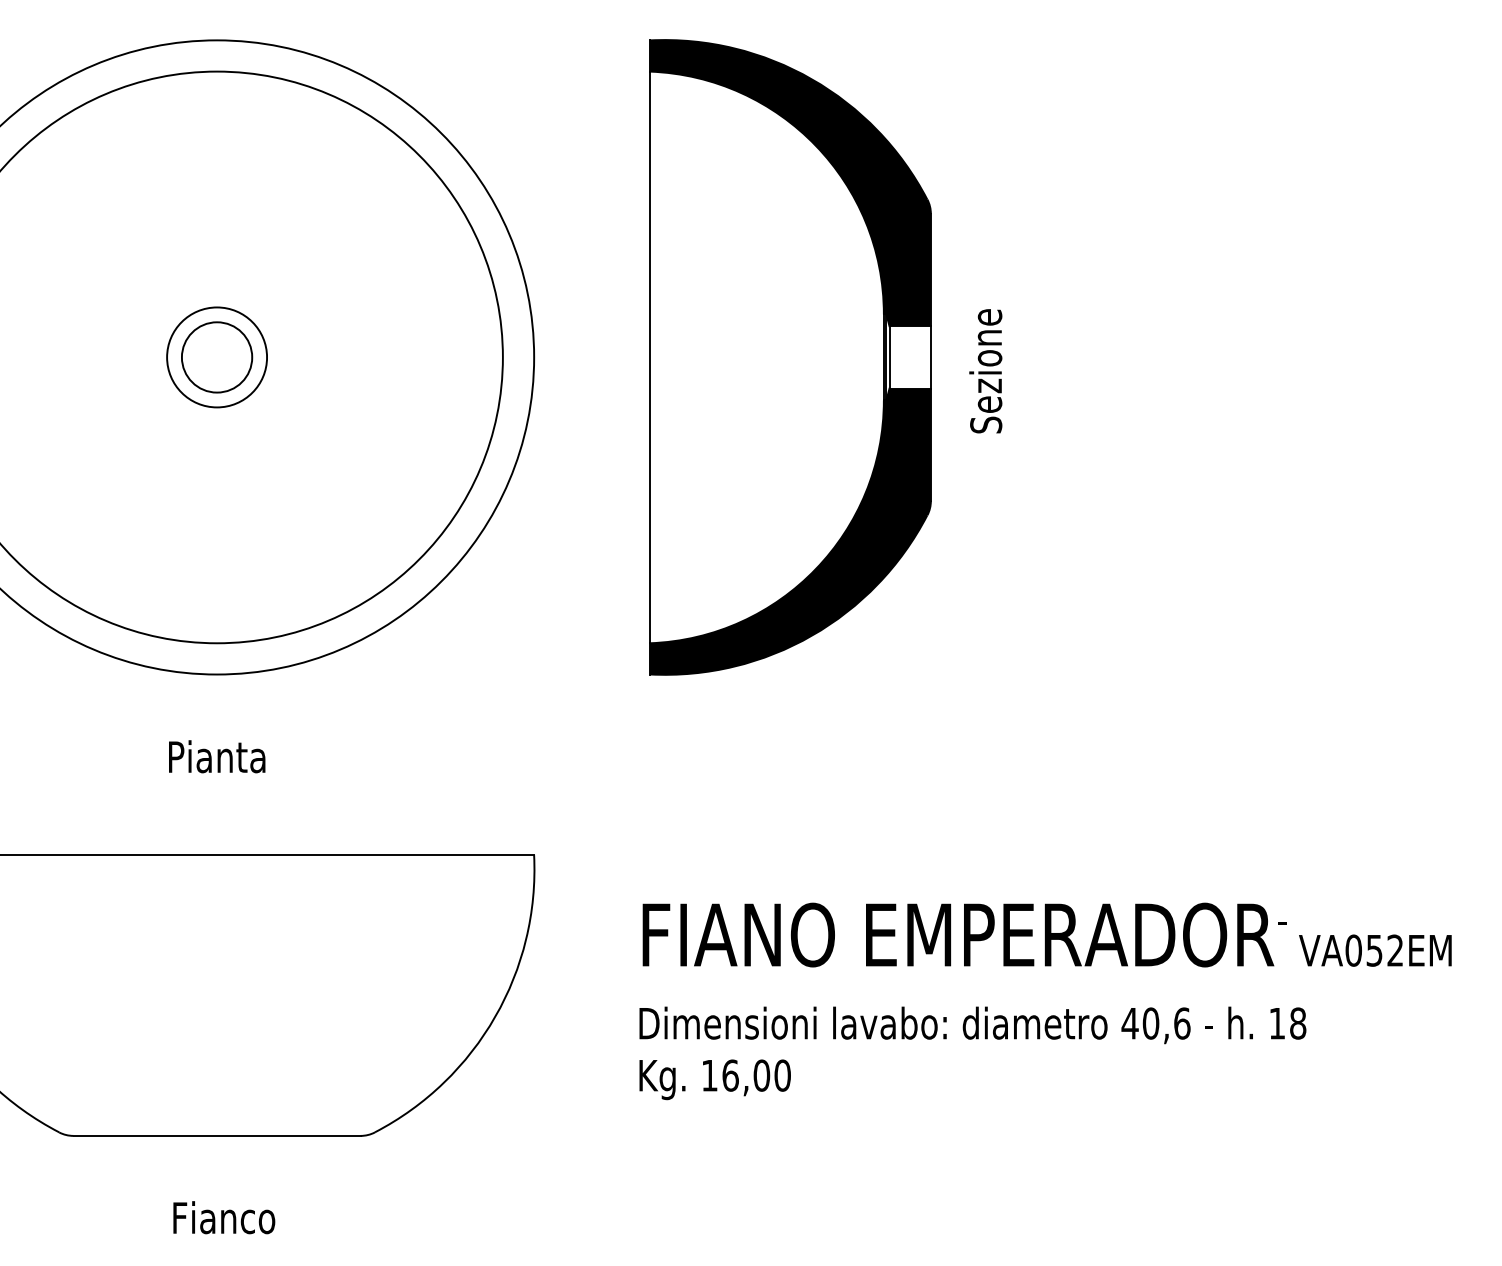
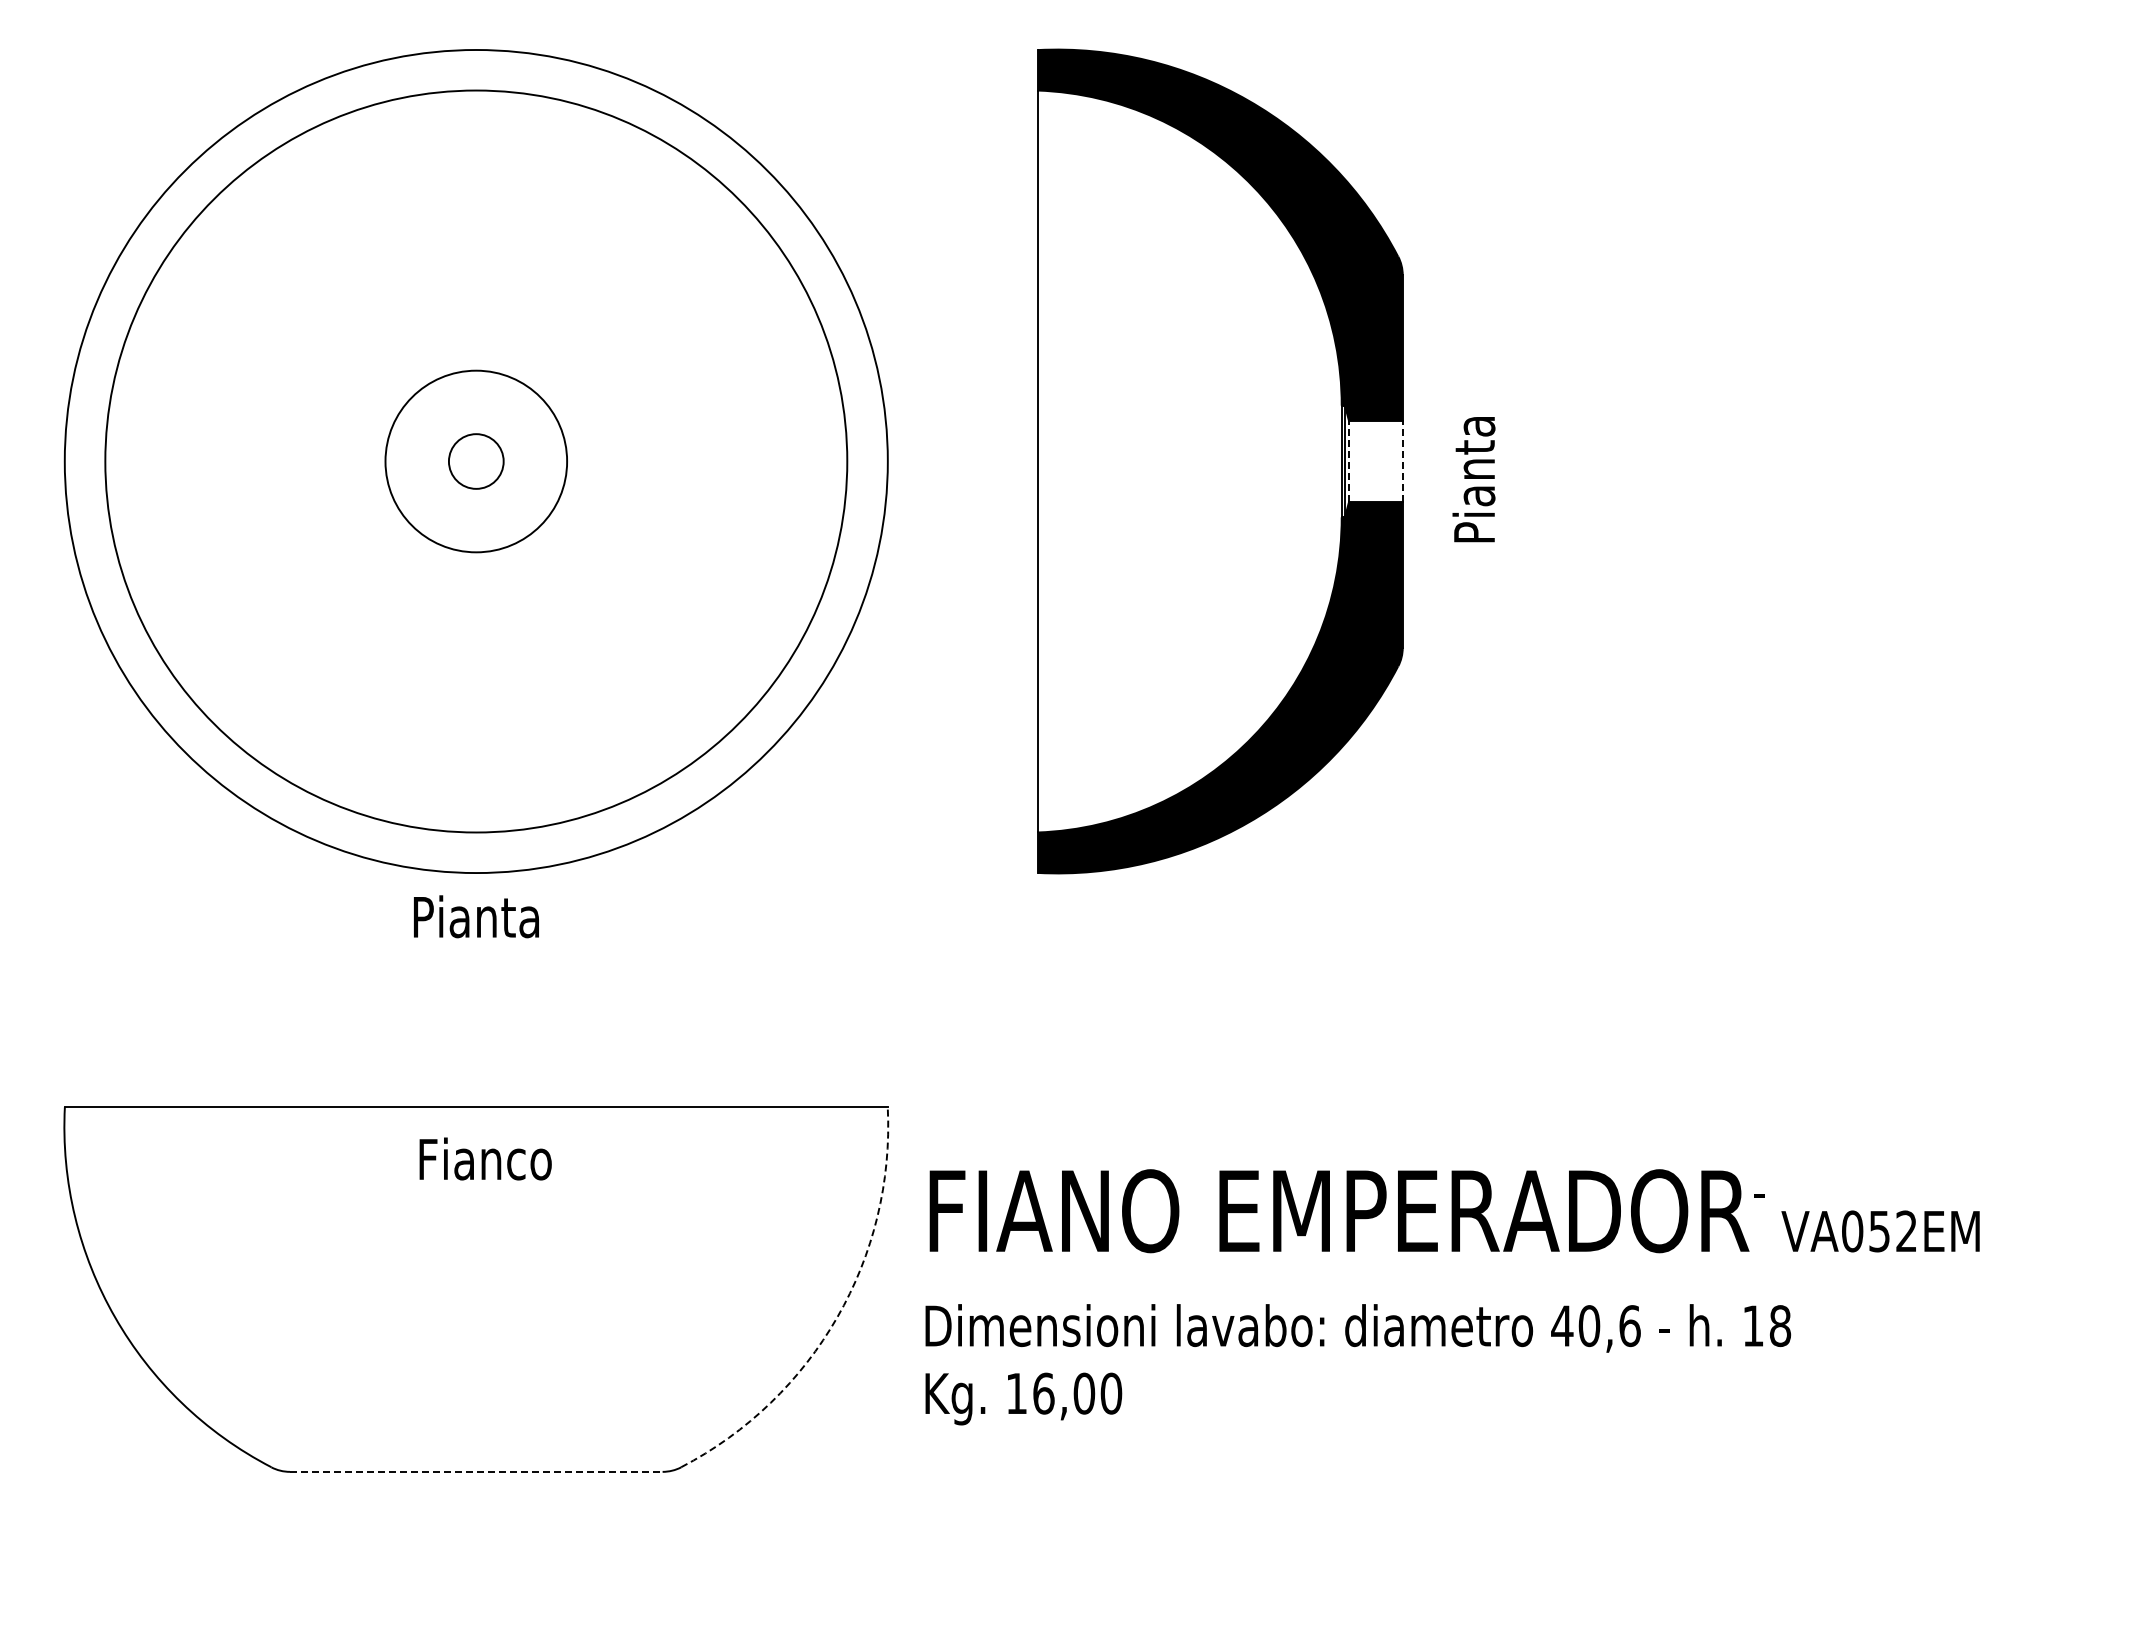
circle: (216, 357) -> (475, 461), size x0.6
circle: (217, 357) -> (476, 461), size x1.4
line: (889, 357) -> (1349, 461), solid -> dashed
line: (930, 357) -> (1402, 461), solid -> dashed
text: (985, 371) -> (1473, 479), Sezione -> Pianta
text: (217, 756) -> (476, 916), moved
text: (1045, 1001) -> (1452, 1297), moved
arc: (495, 1016) -> (837, 1317), solid -> dashed
line: (217, 1135) -> (476, 1471), solid -> dashed
text: (224, 1217) -> (485, 1158), moved

